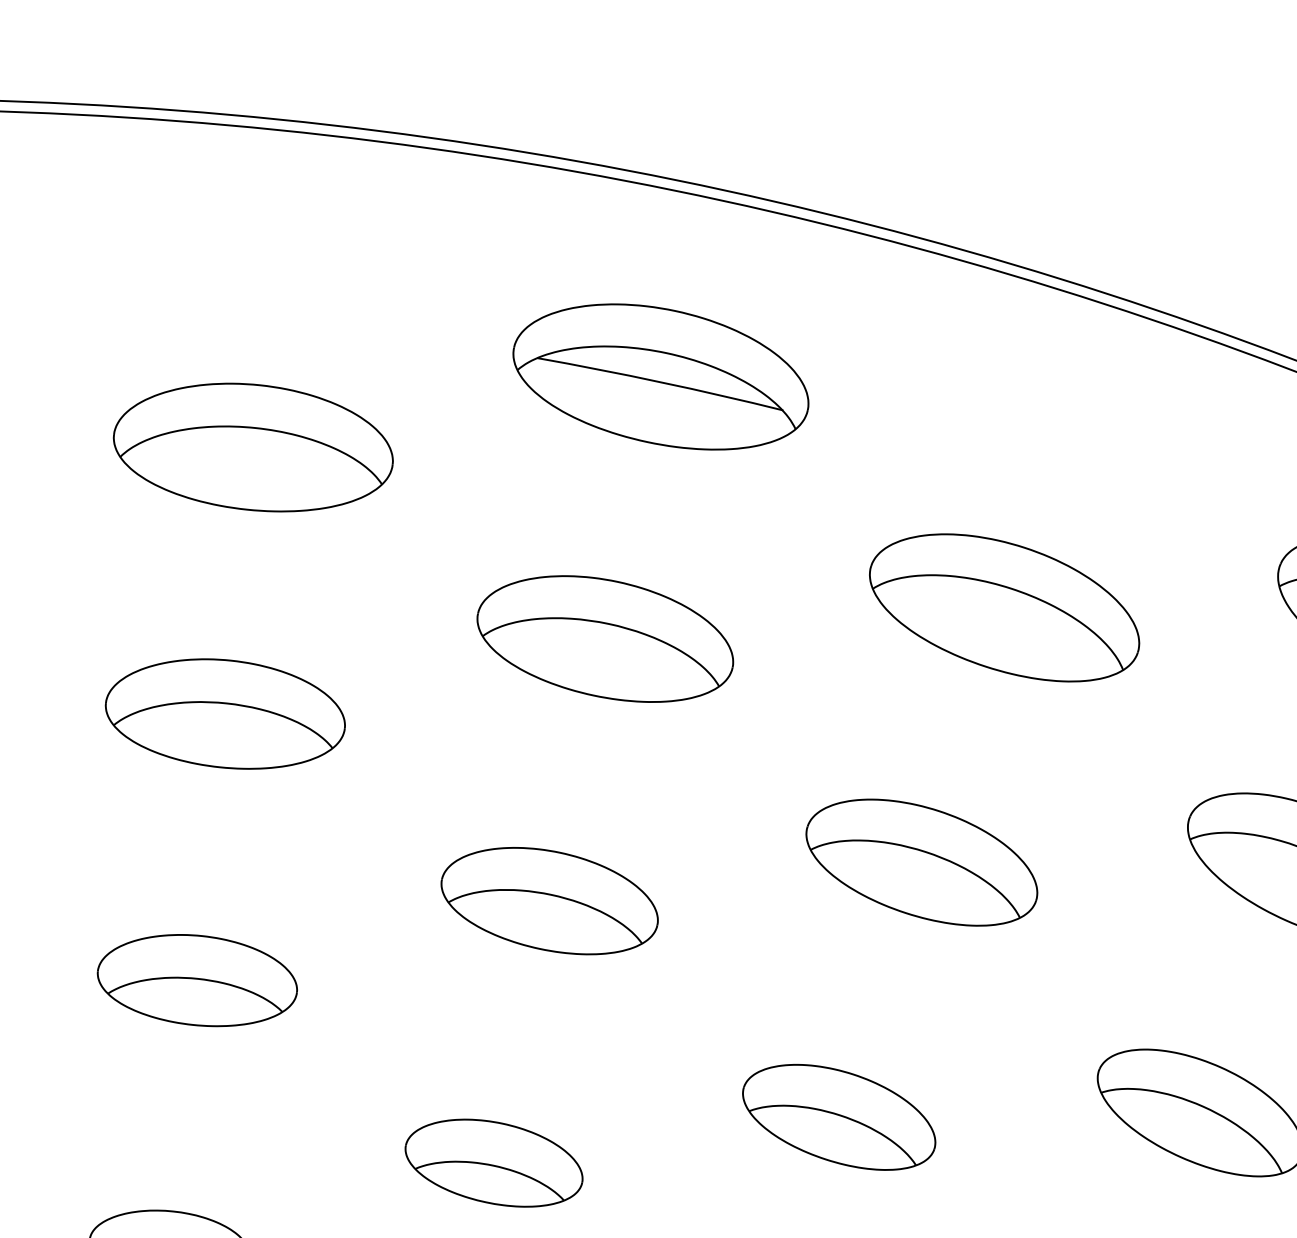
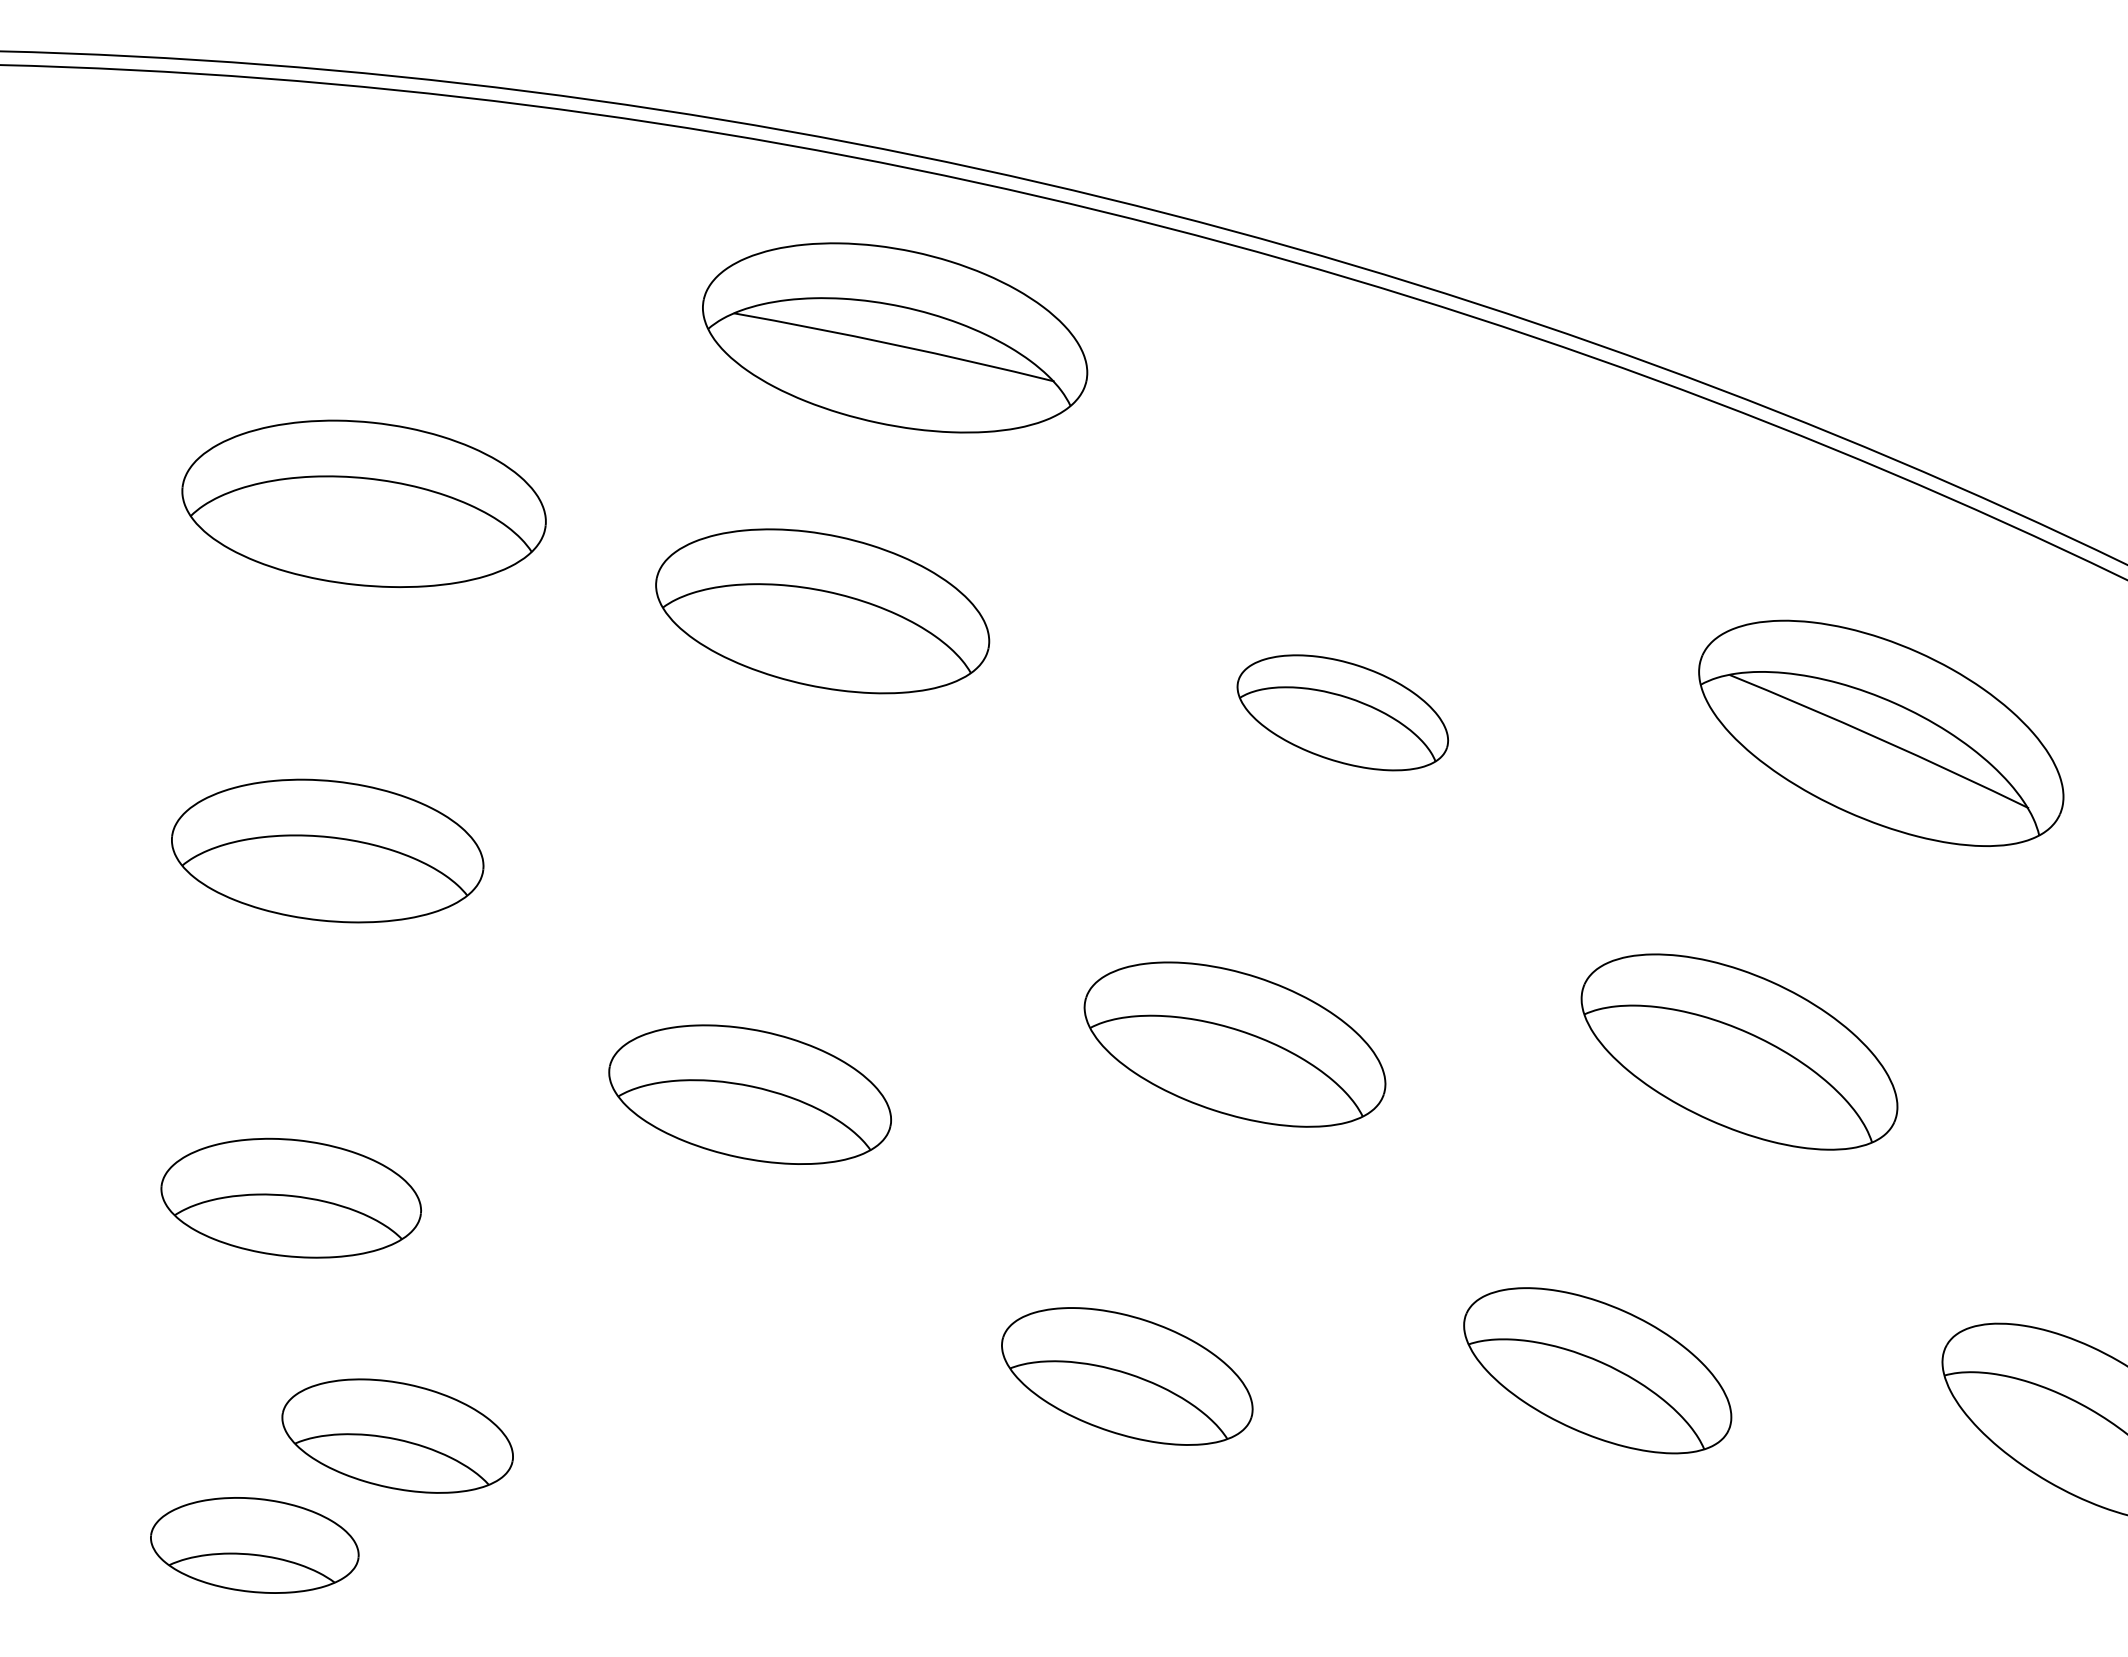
part: (661, 376) -> (895, 337), moved
part: (1004, 607) -> (1342, 712), size x0.6
part: (605, 639) -> (822, 611), moved
part: (493, 1162) -> (397, 1435), moved

